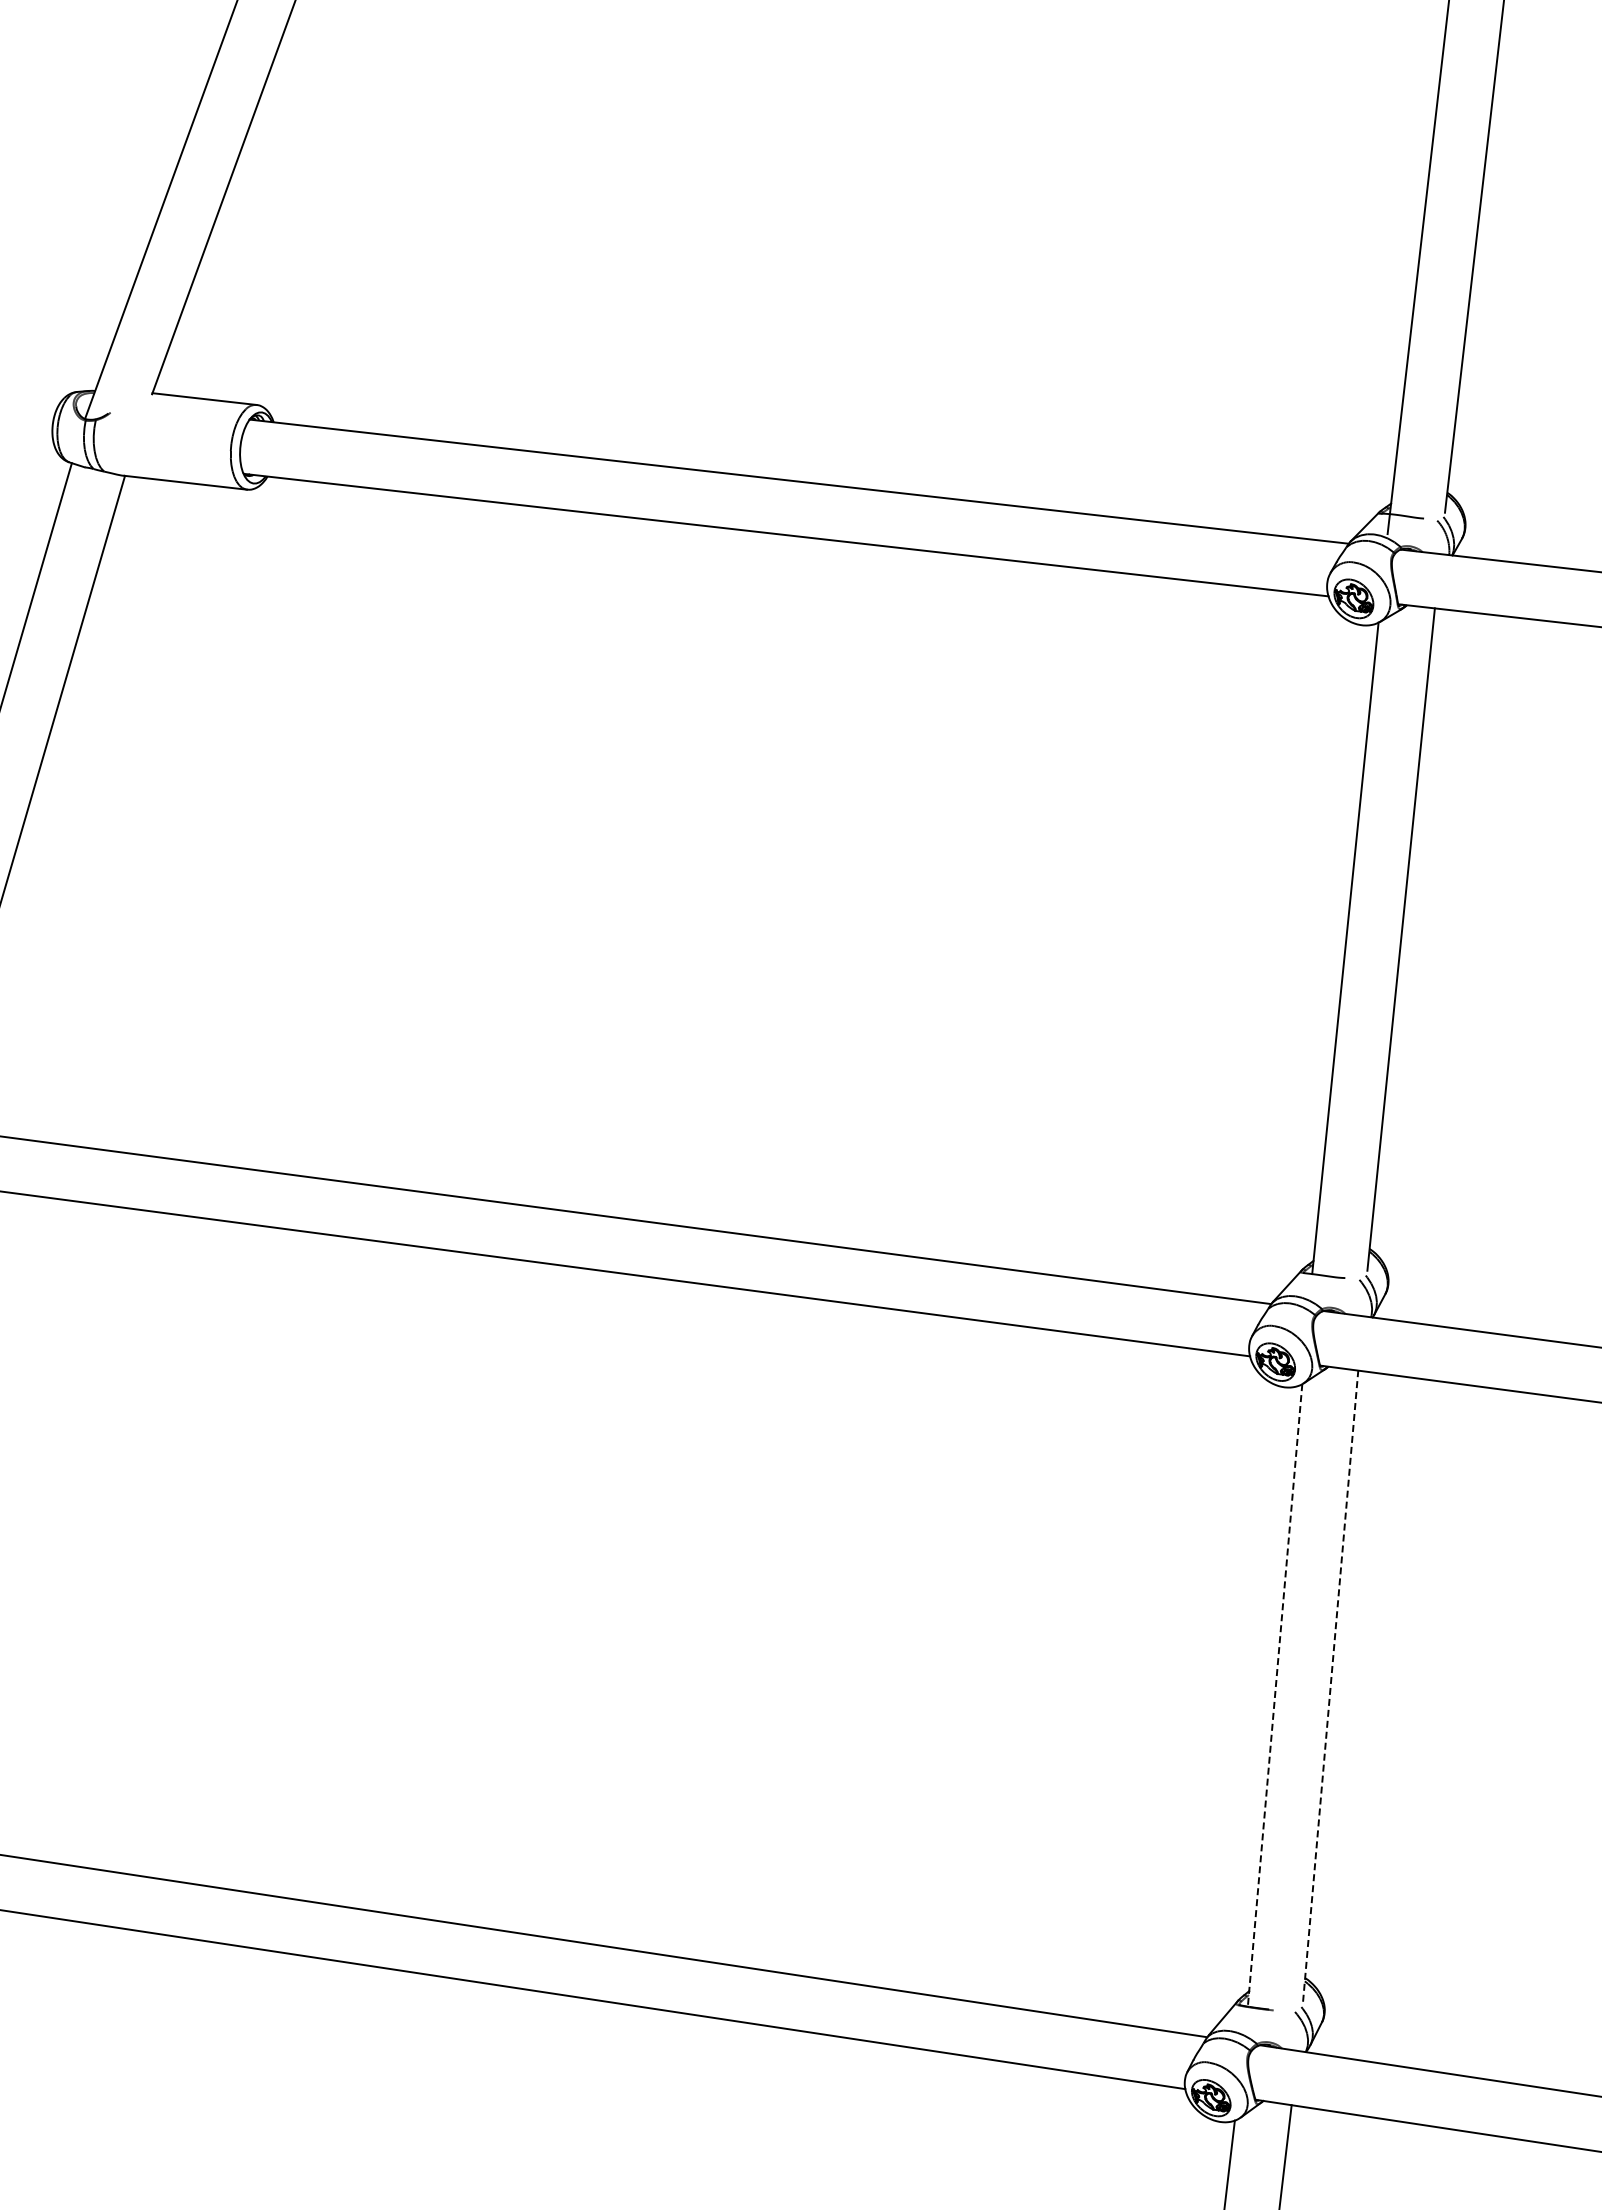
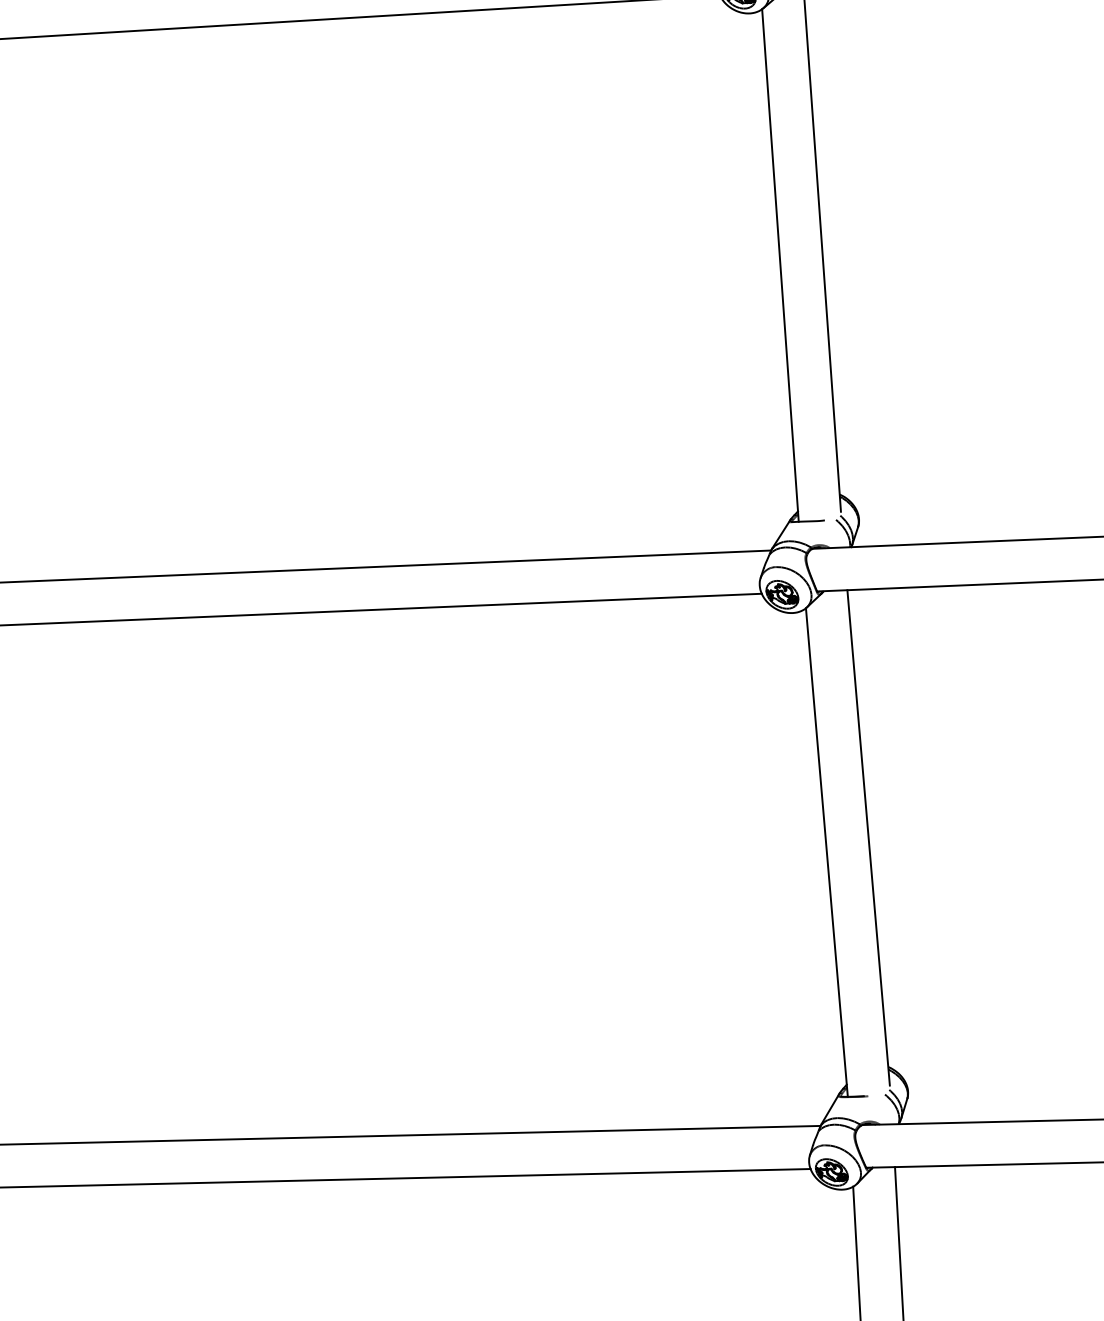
line: (1330, 1686) -> (868, 838), dashed -> solid
line: (1275, 1695) -> (827, 852), dashed -> solid

